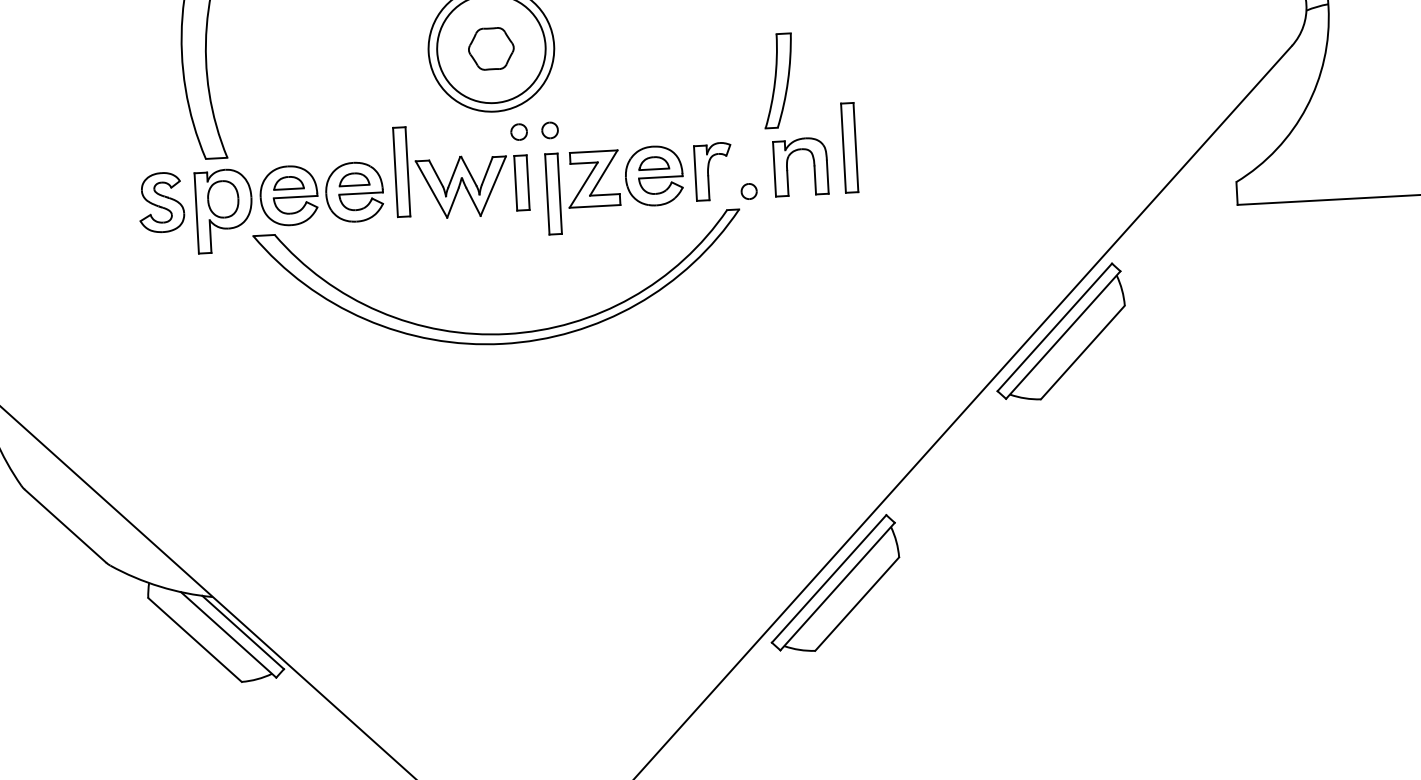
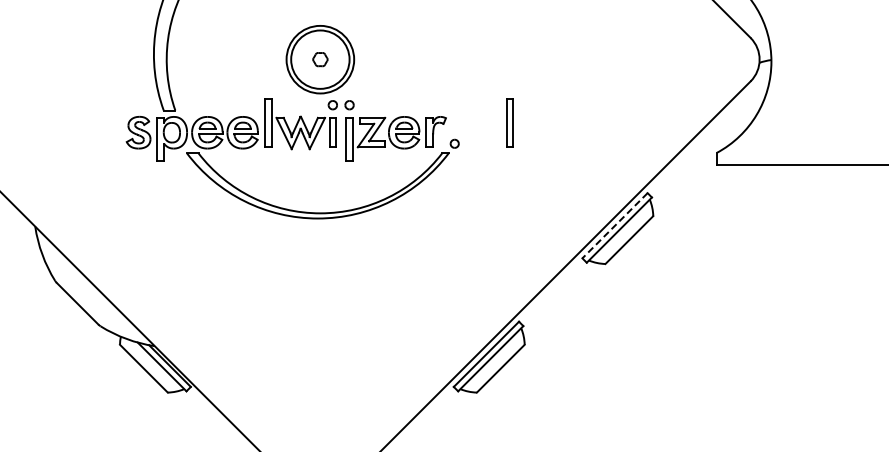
part: (491, 48) -> (320, 59), size x0.6
part: (794, 114) -> (481, 103), removed
line: (1053, 328) -> (614, 226), solid -> dashed

